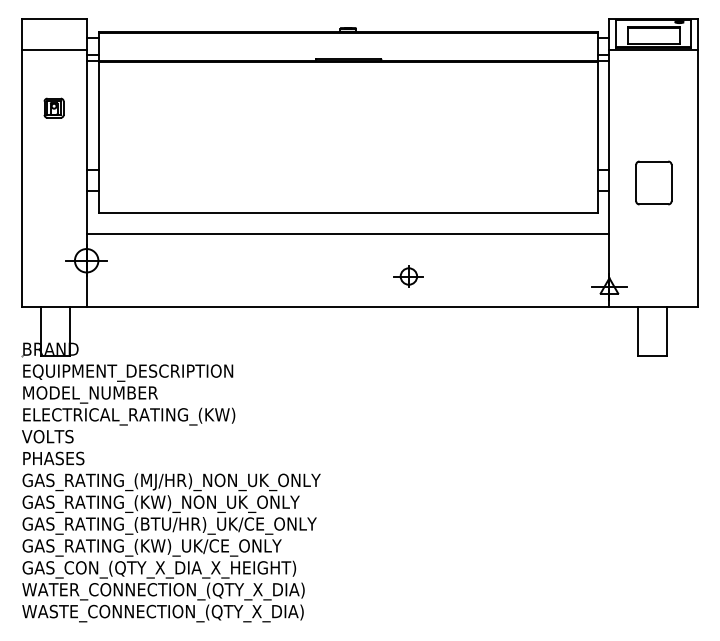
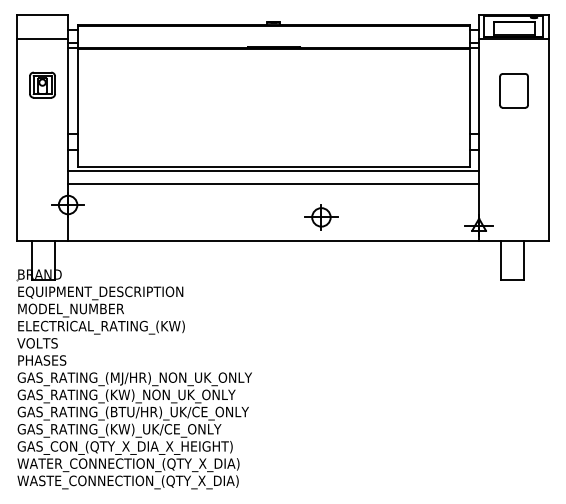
part: (54, 107) -> (42, 84), size x1.67
part: (653, 182) -> (513, 90), moved
line: (347, 218) -> (273, 171), added
part: (408, 276) -> (321, 217), size x1.43

